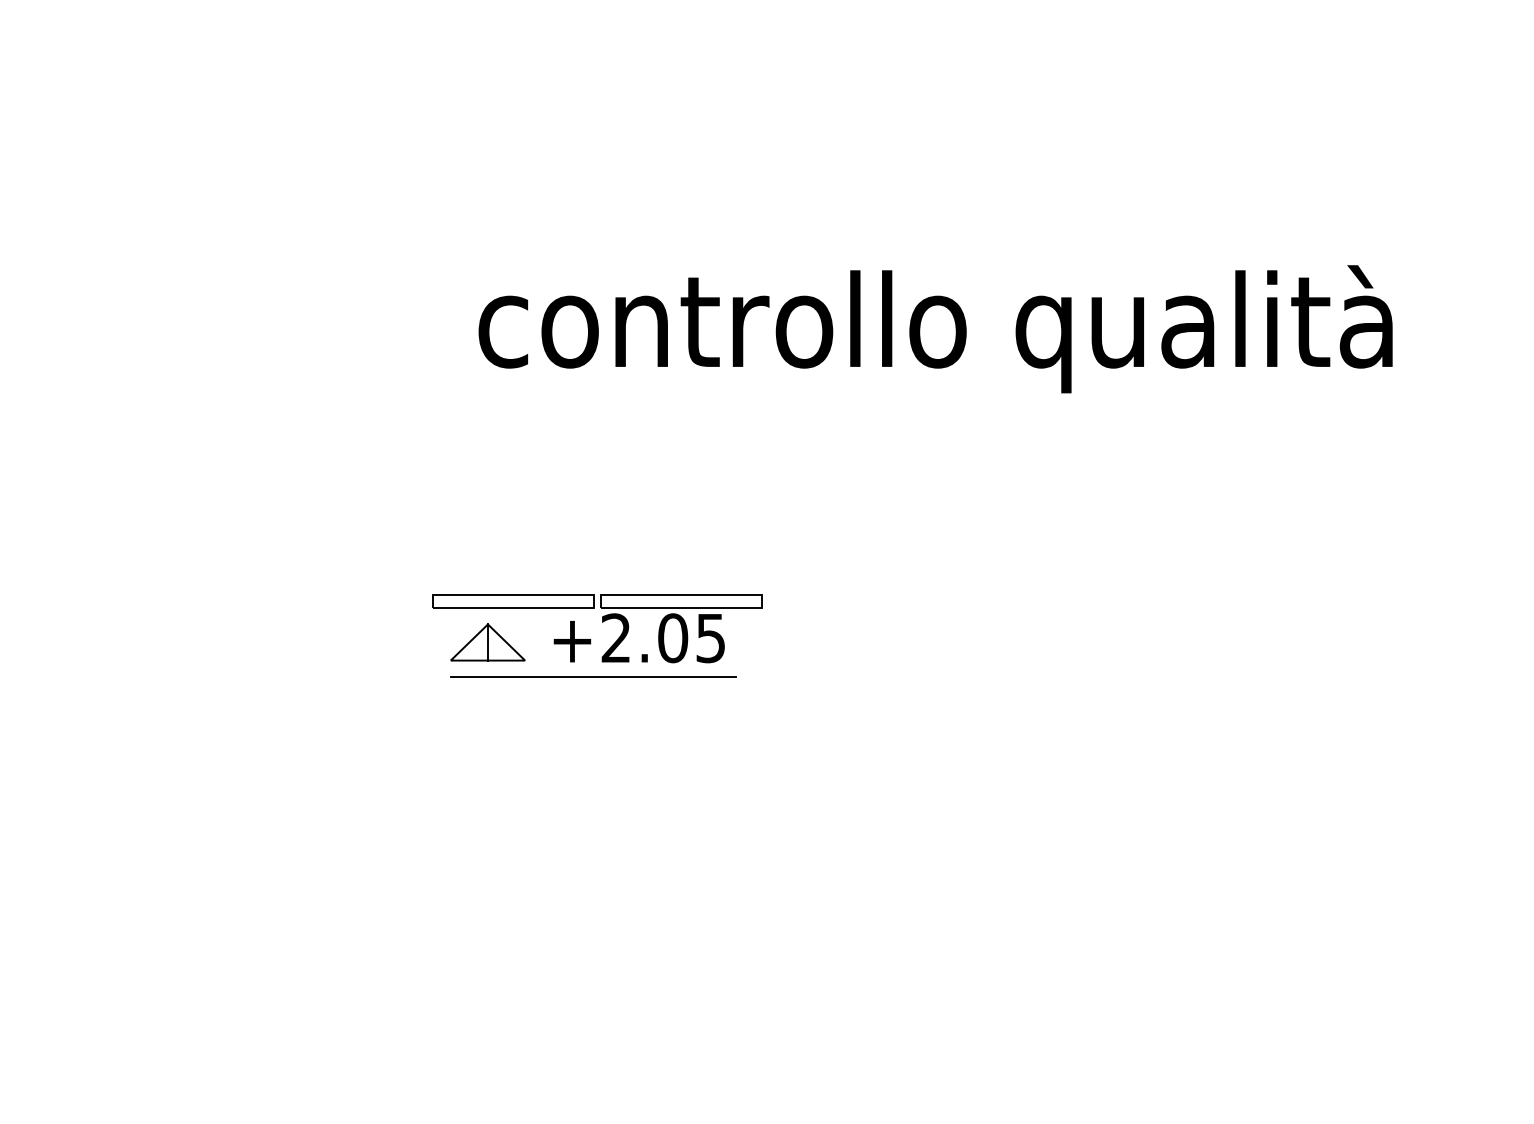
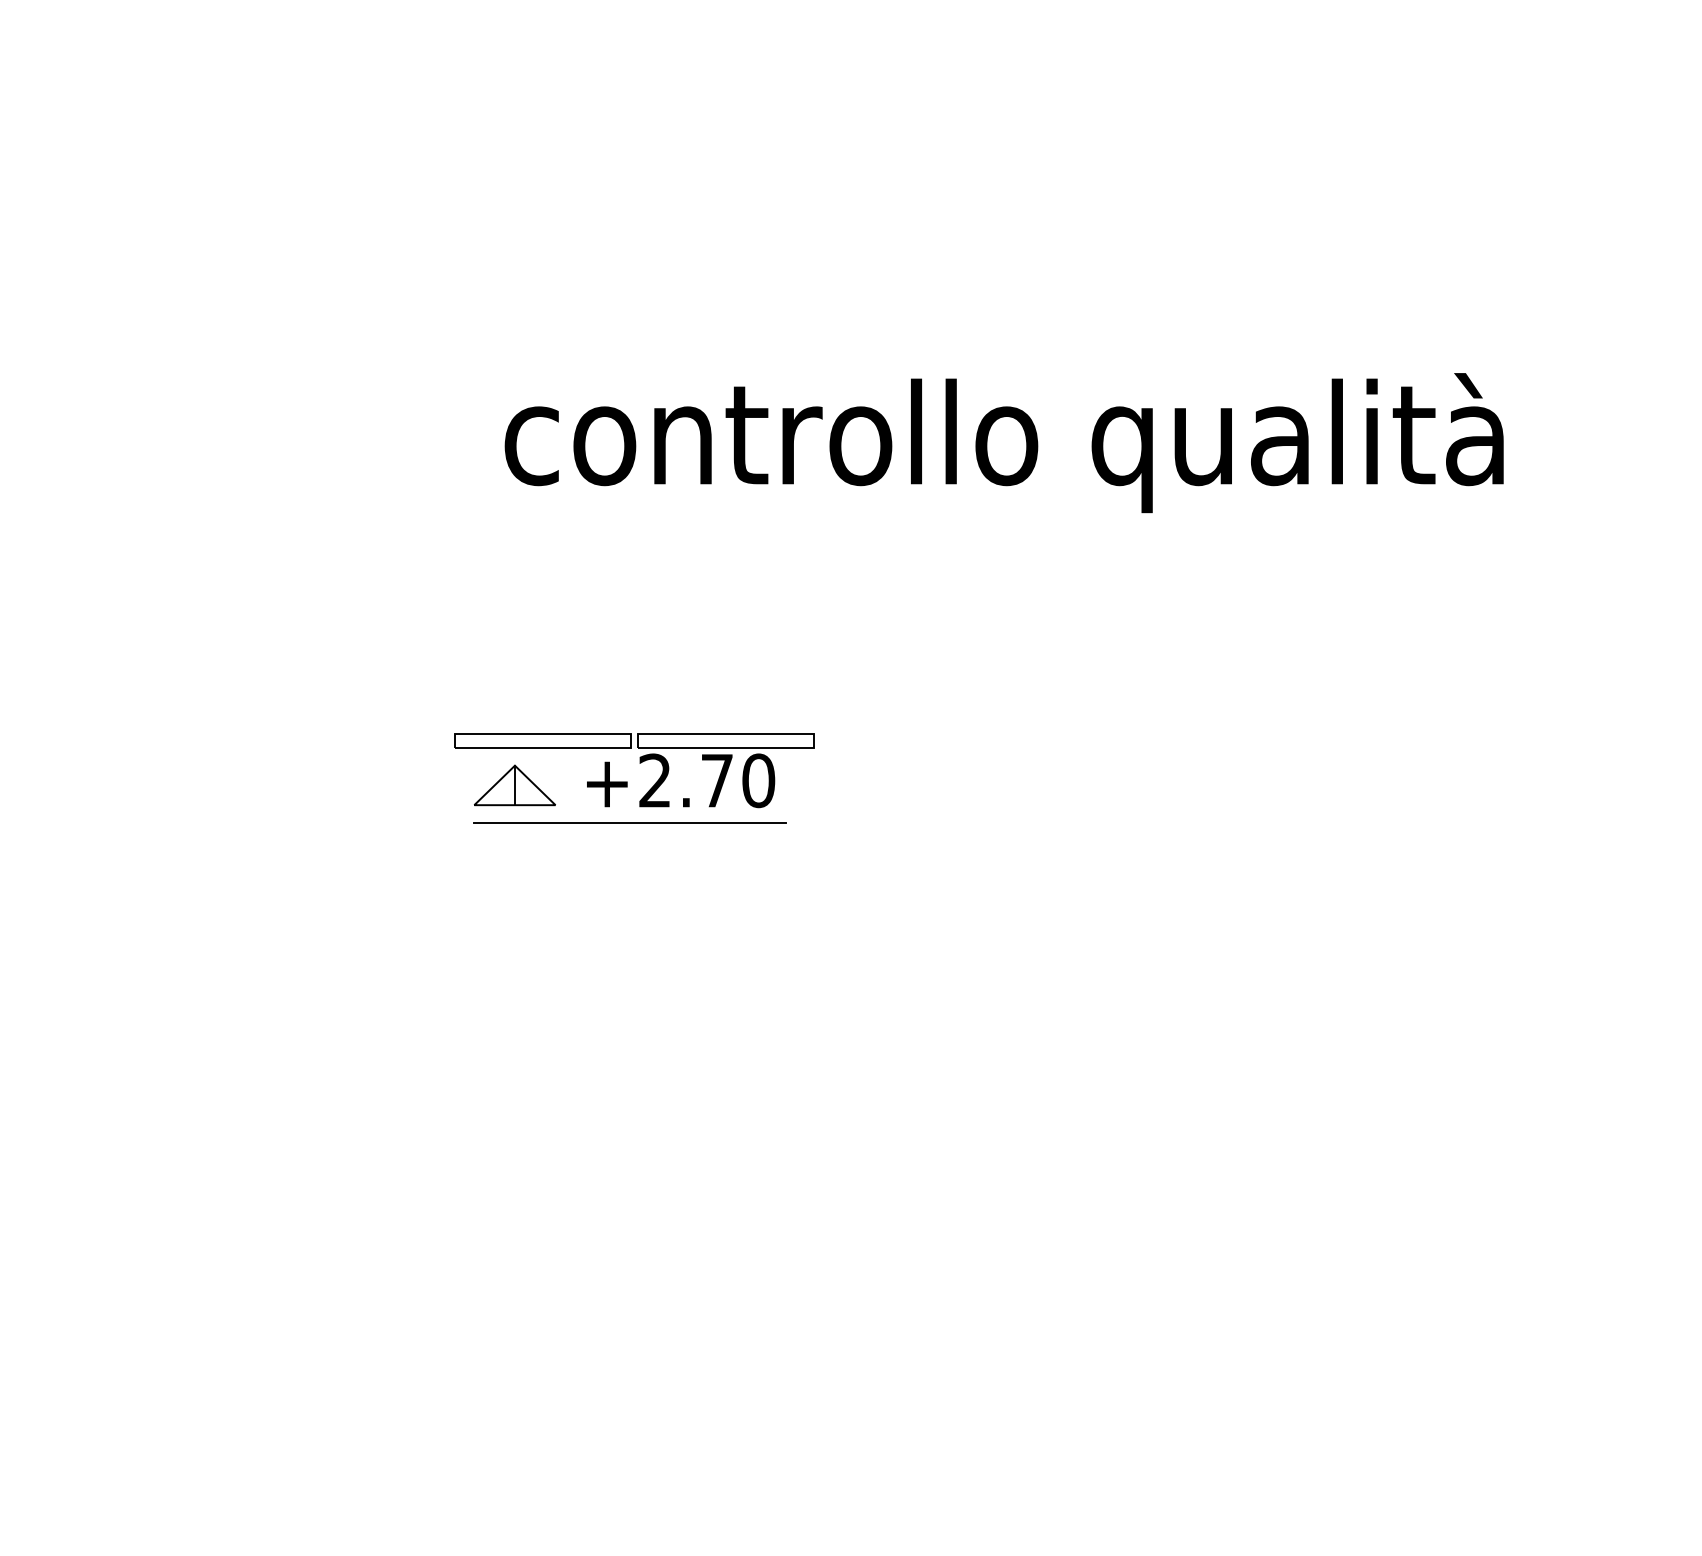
text: (692, 637) -> (738, 780), +2.05 -> +2.70

